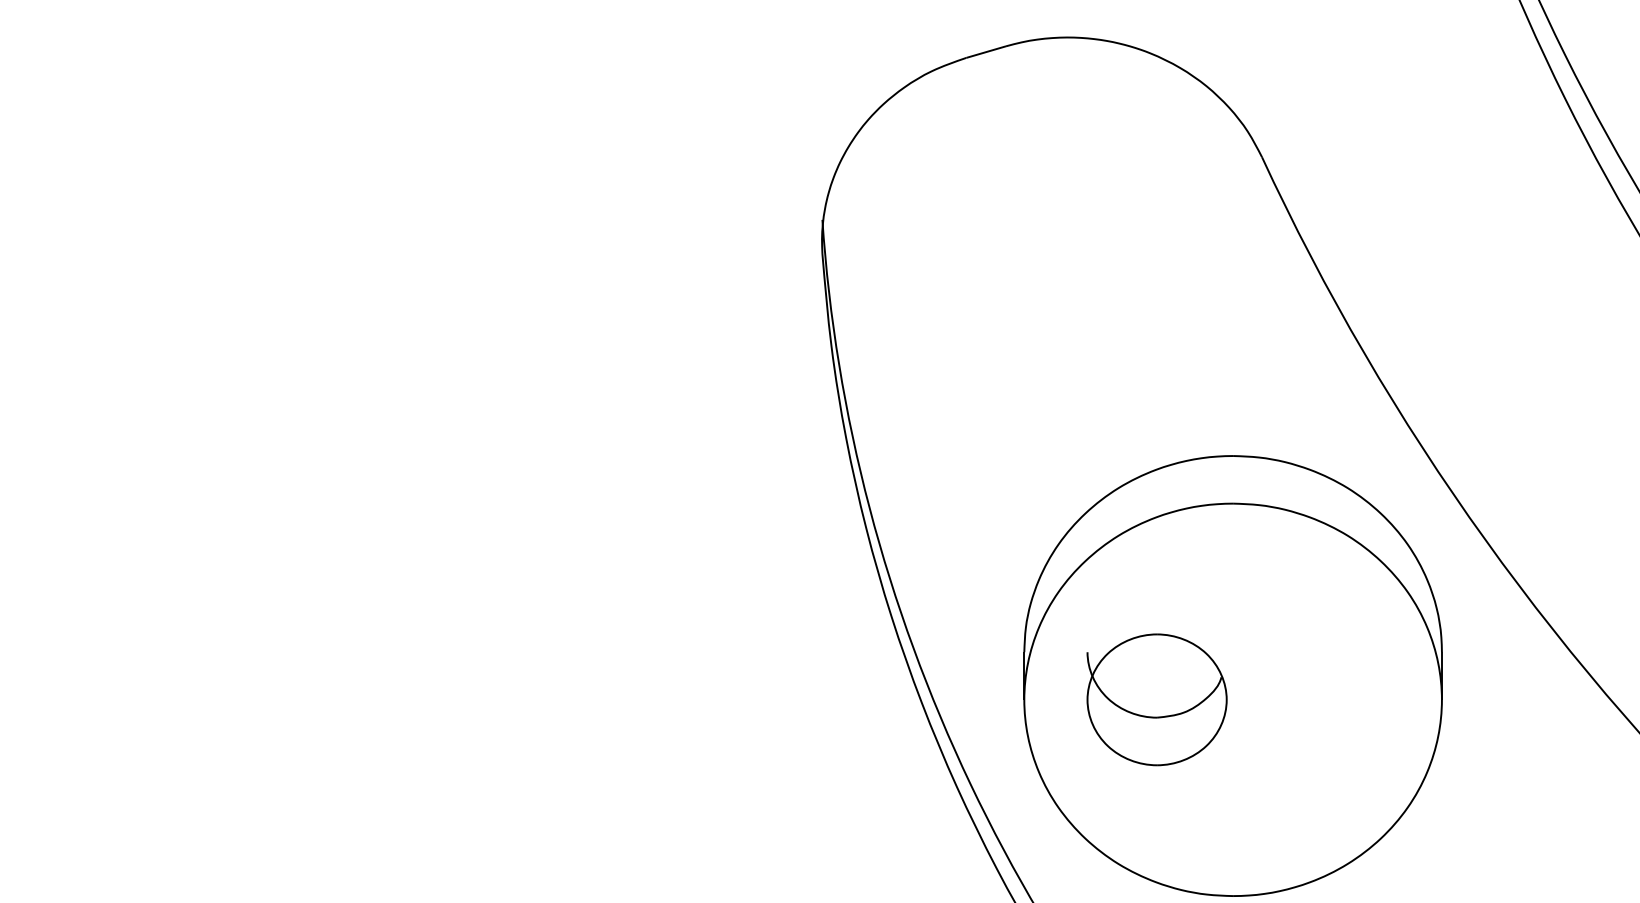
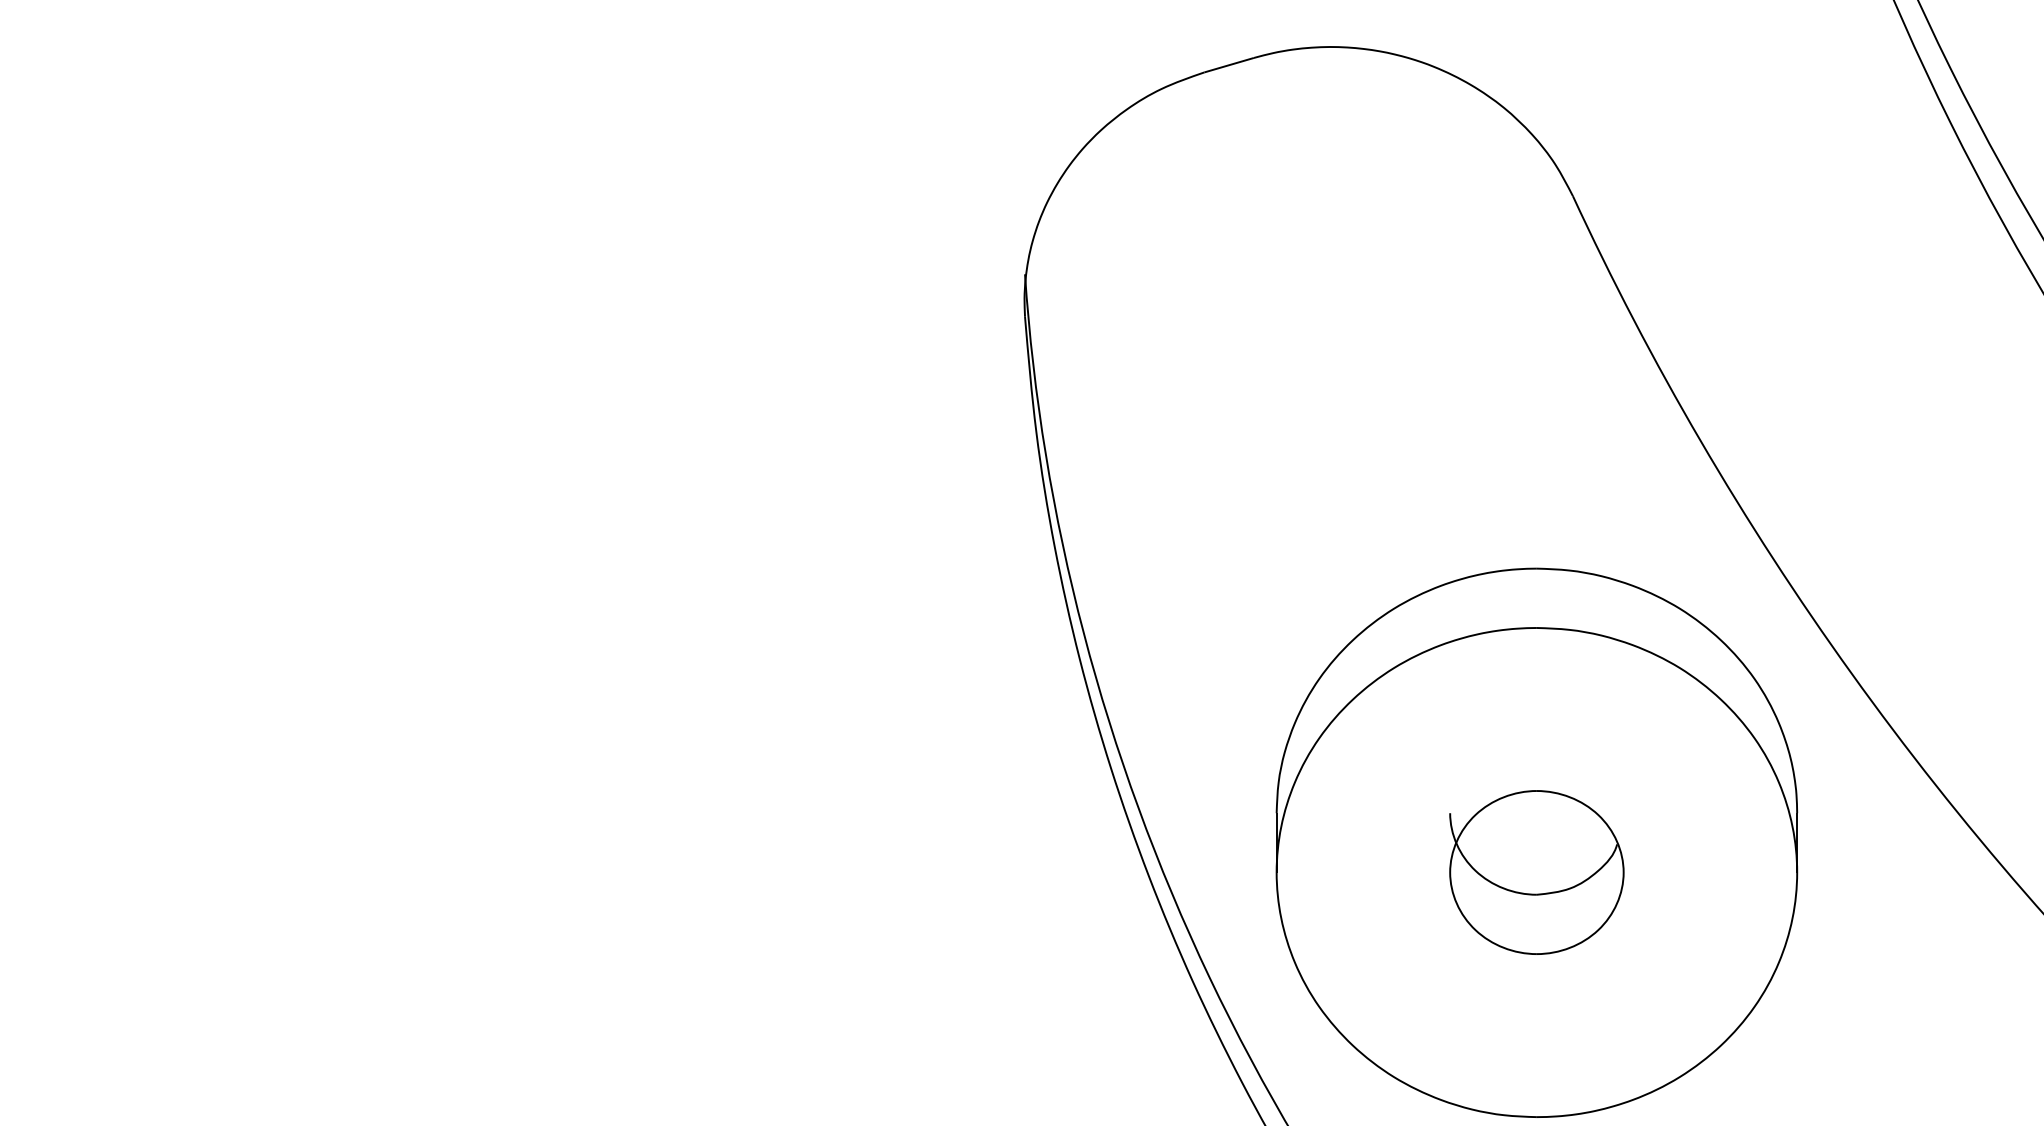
part: (1156, 699) -> (1536, 872), moved

